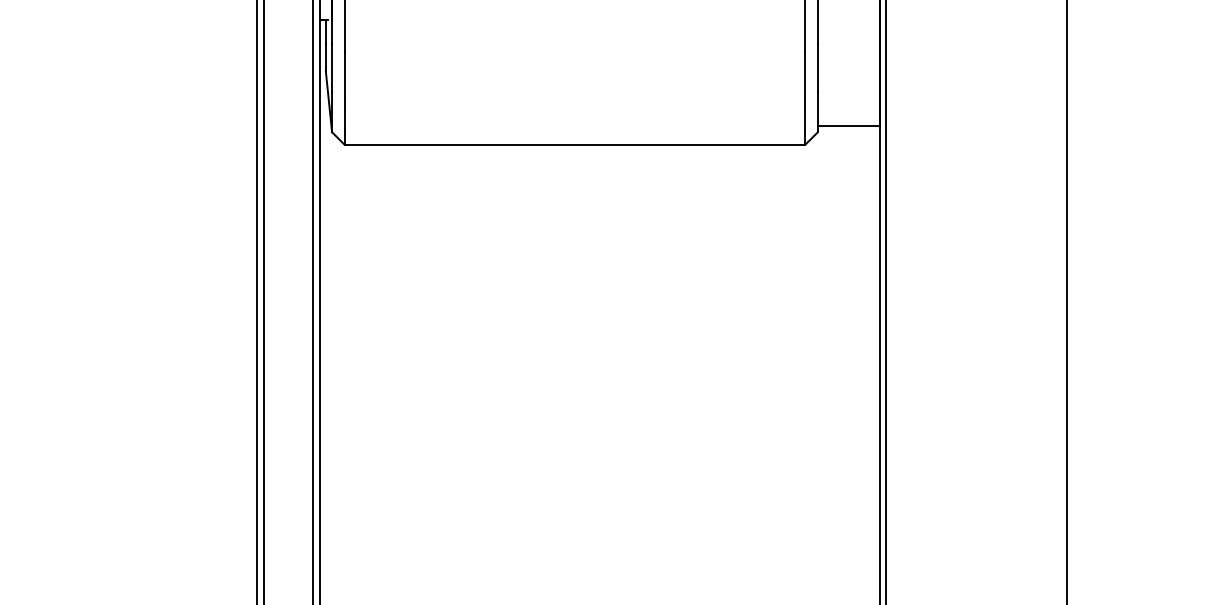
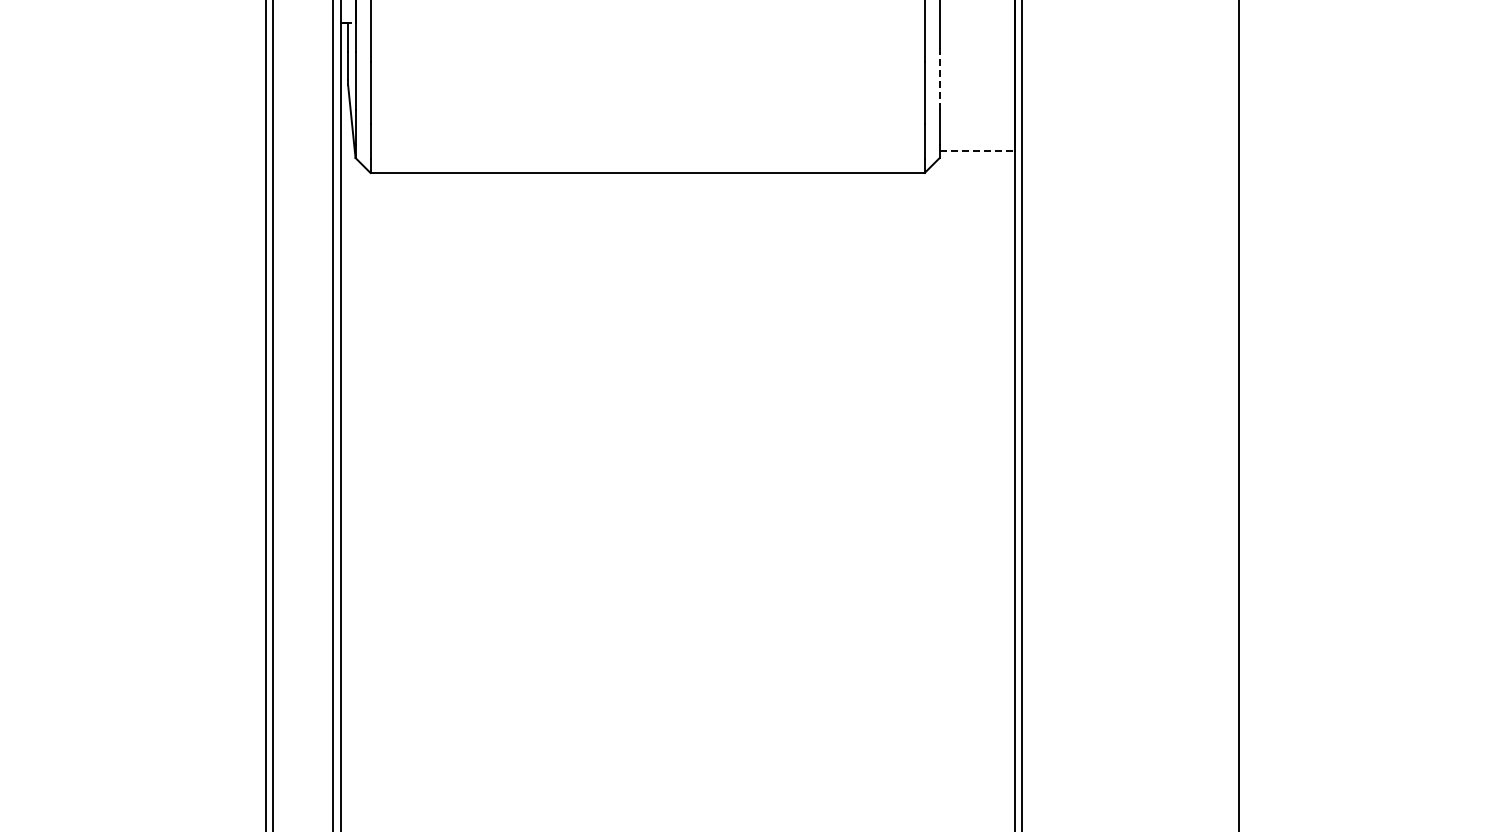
line: (817, 67) -> (939, 80), solid -> dashed
line: (849, 125) -> (977, 150), solid -> dashed

